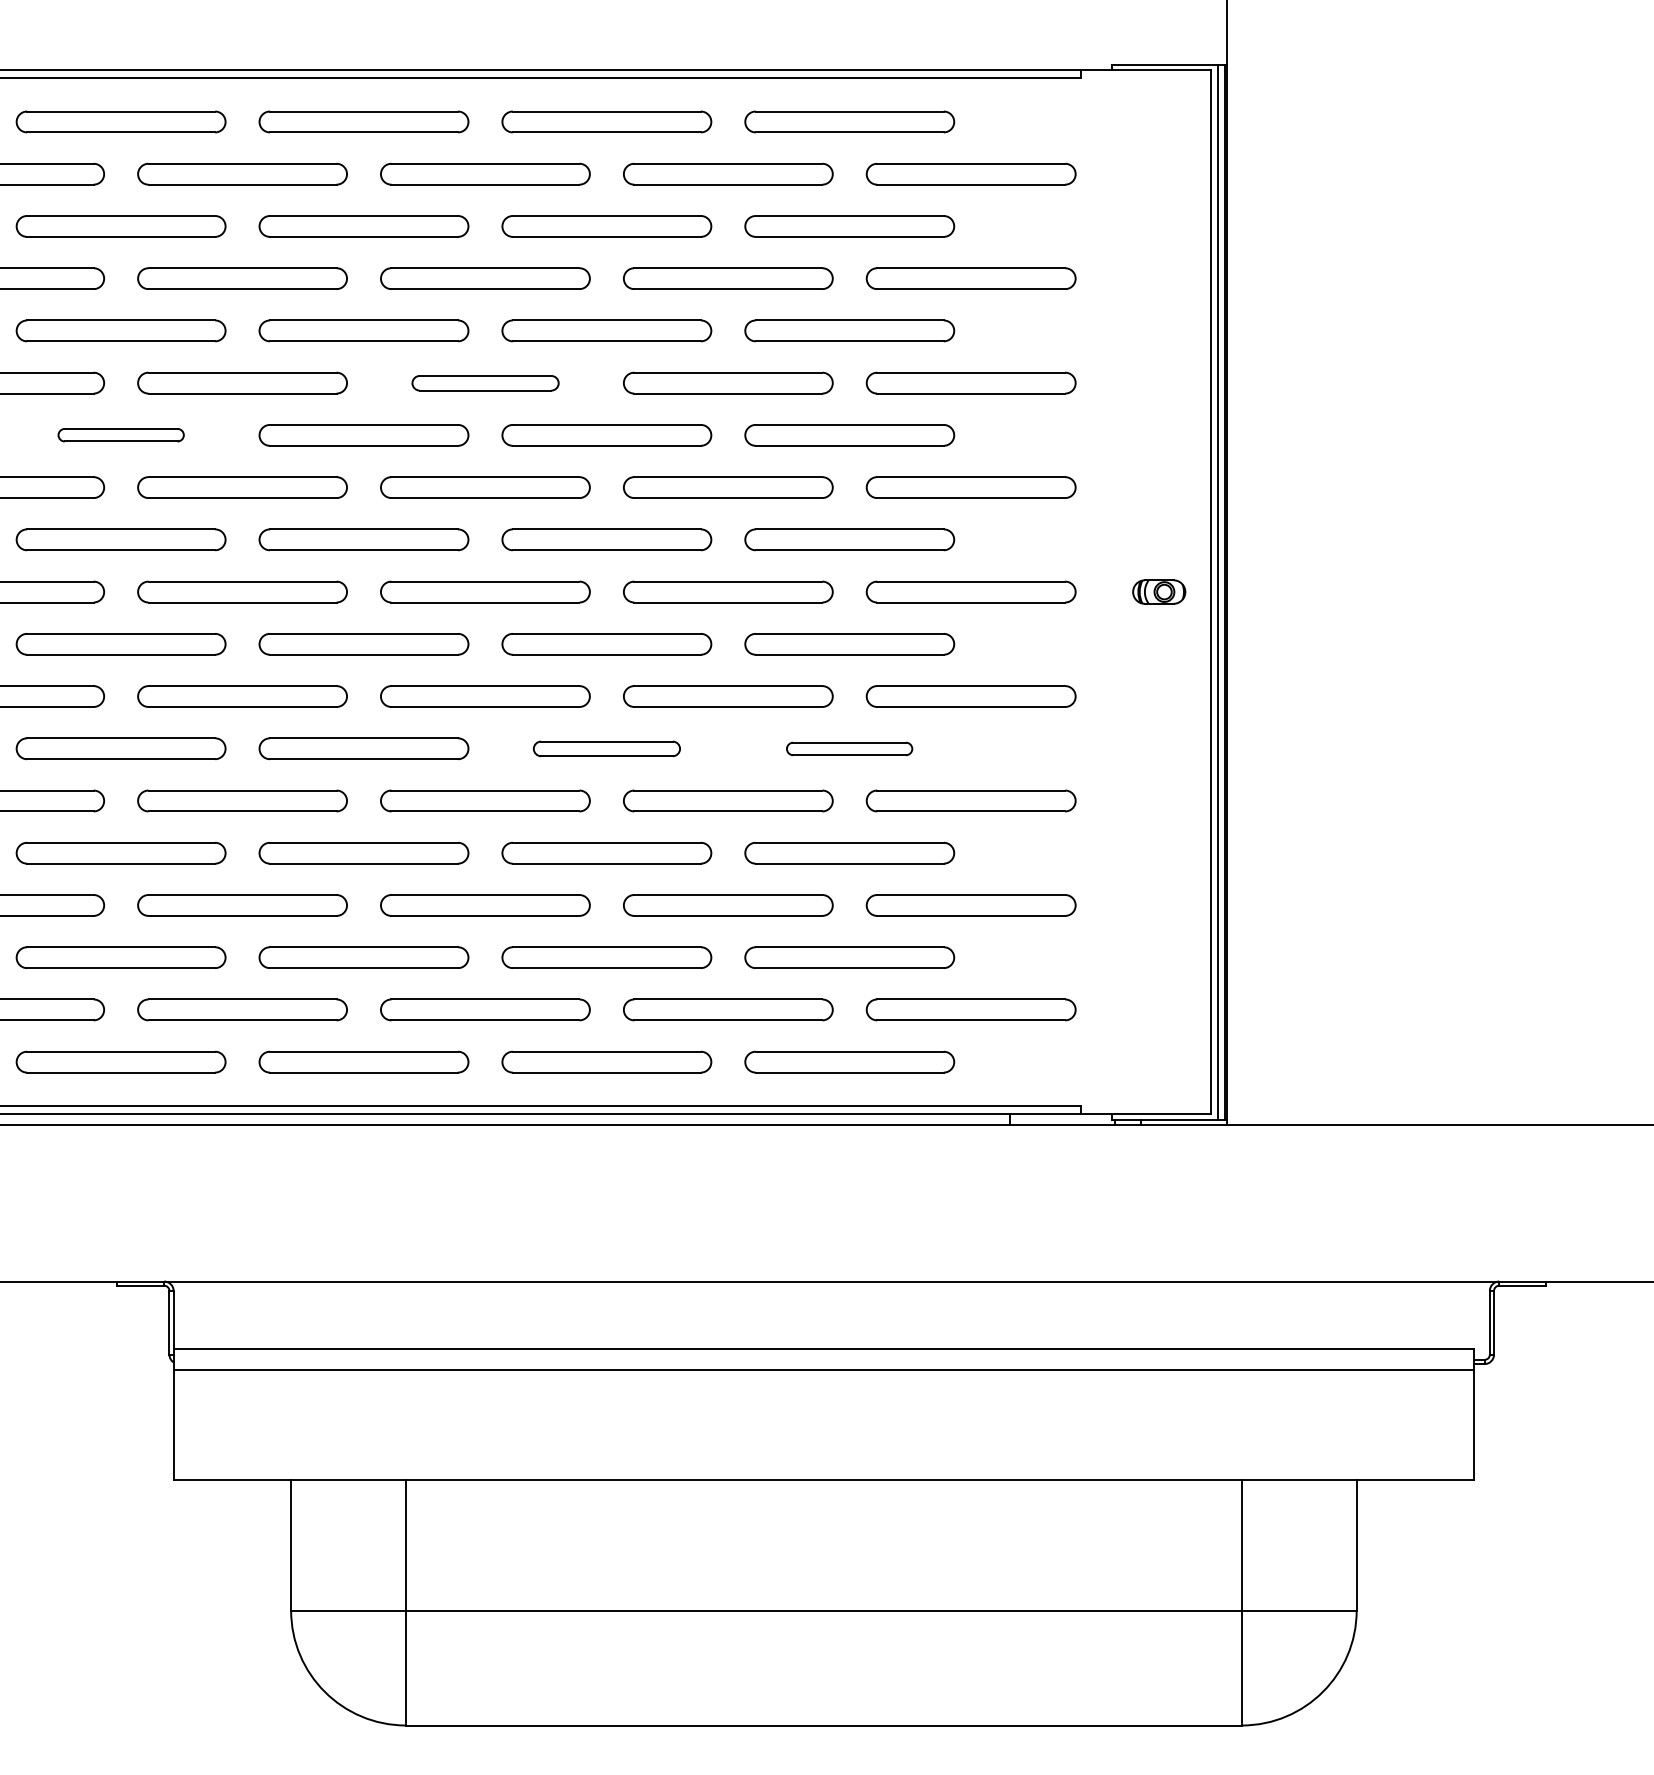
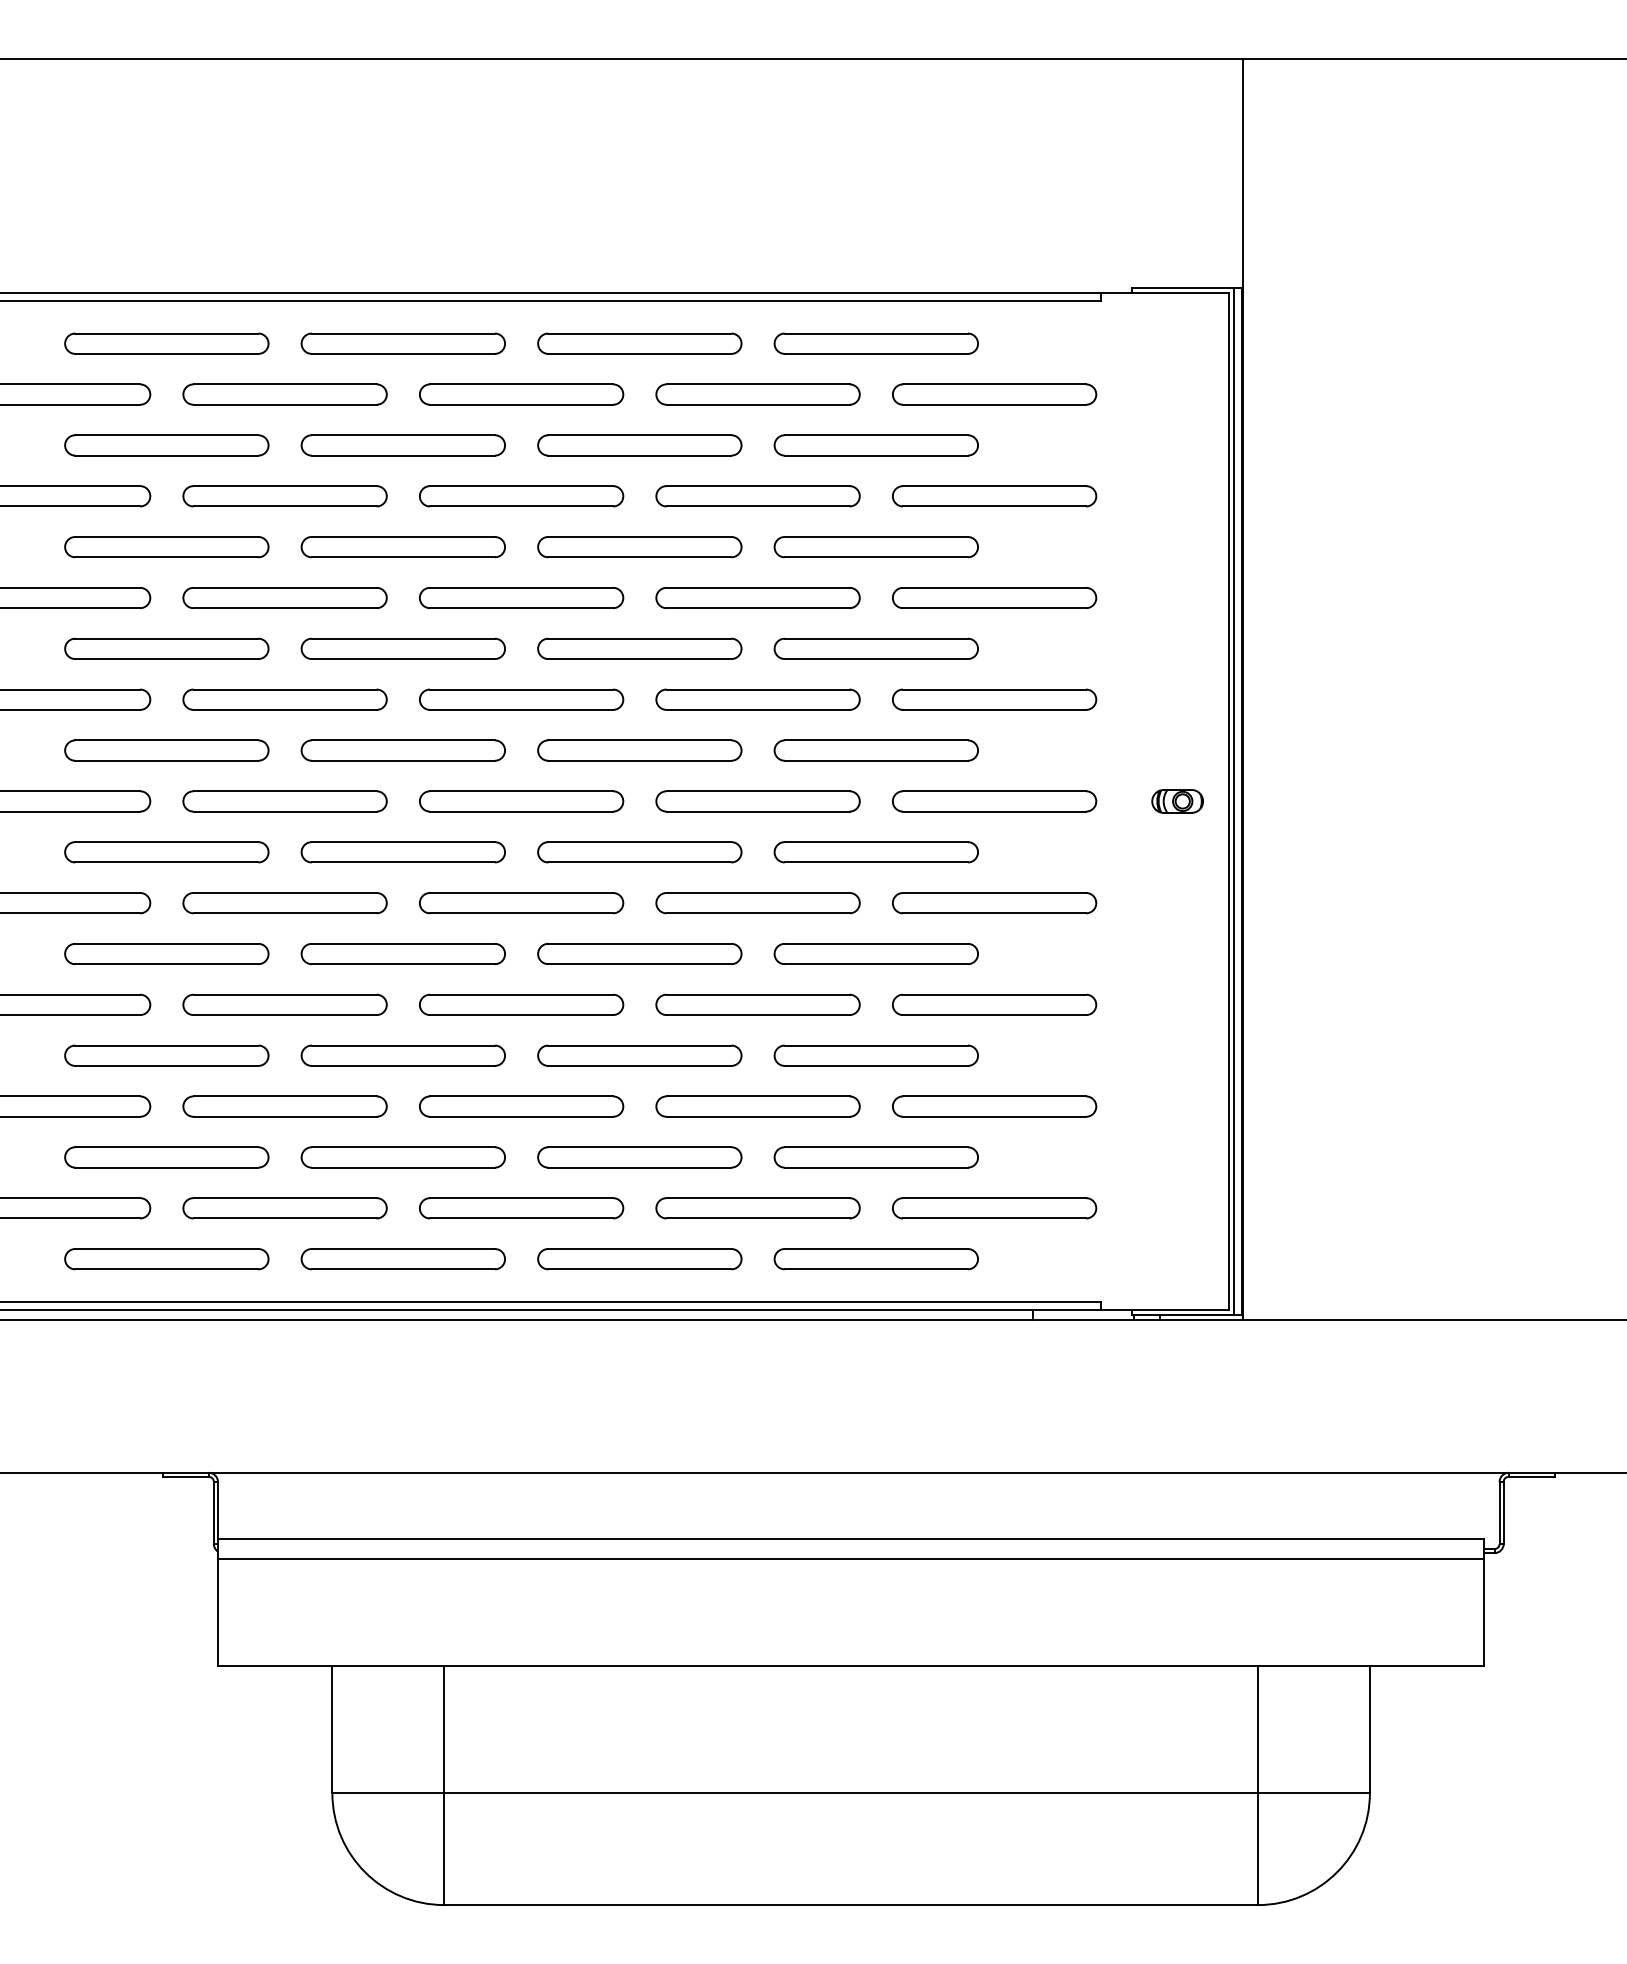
part: (485, 383) -> (521, 598), size x1.43
part: (120, 434) -> (166, 648), size x1.67
part: (606, 749) -> (639, 954), size x1.43
part: (848, 749) -> (875, 954), size x1.67

